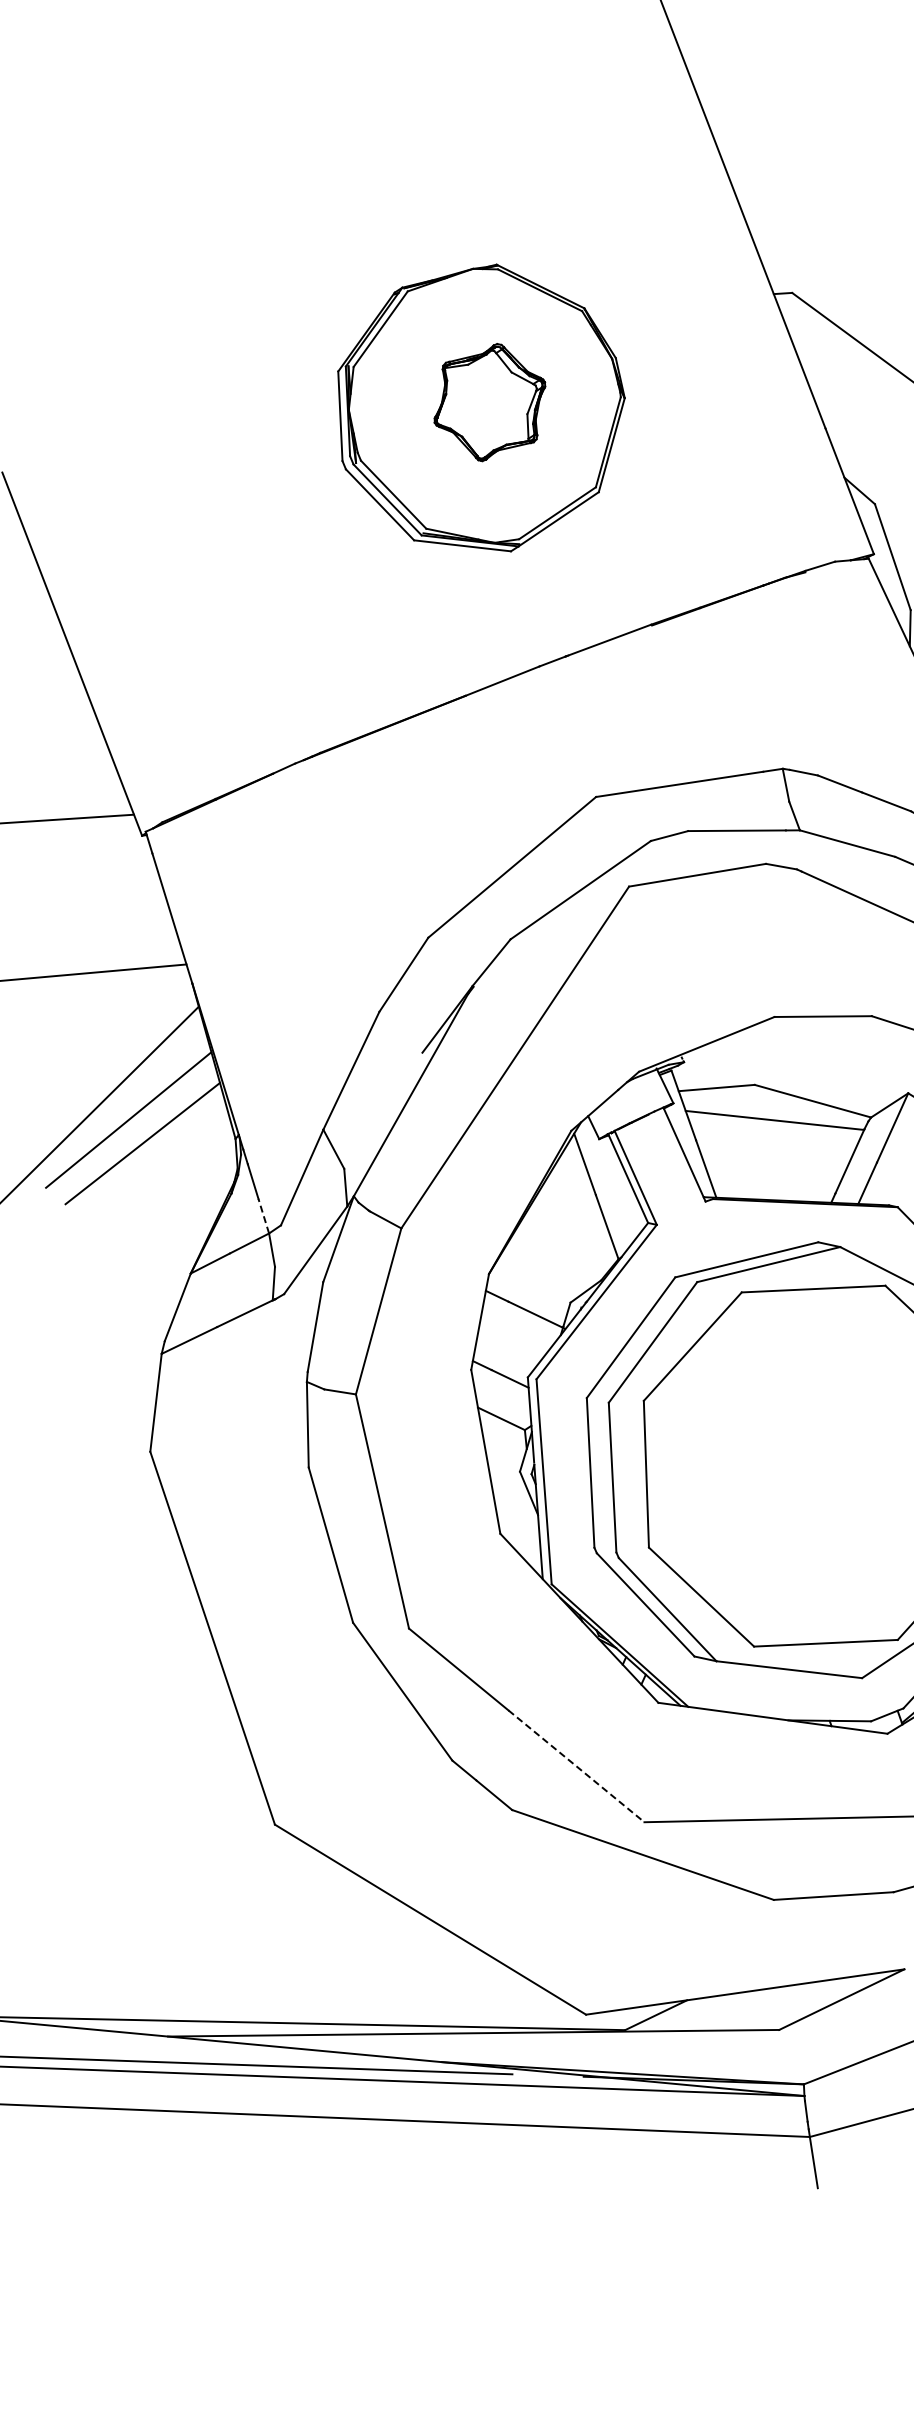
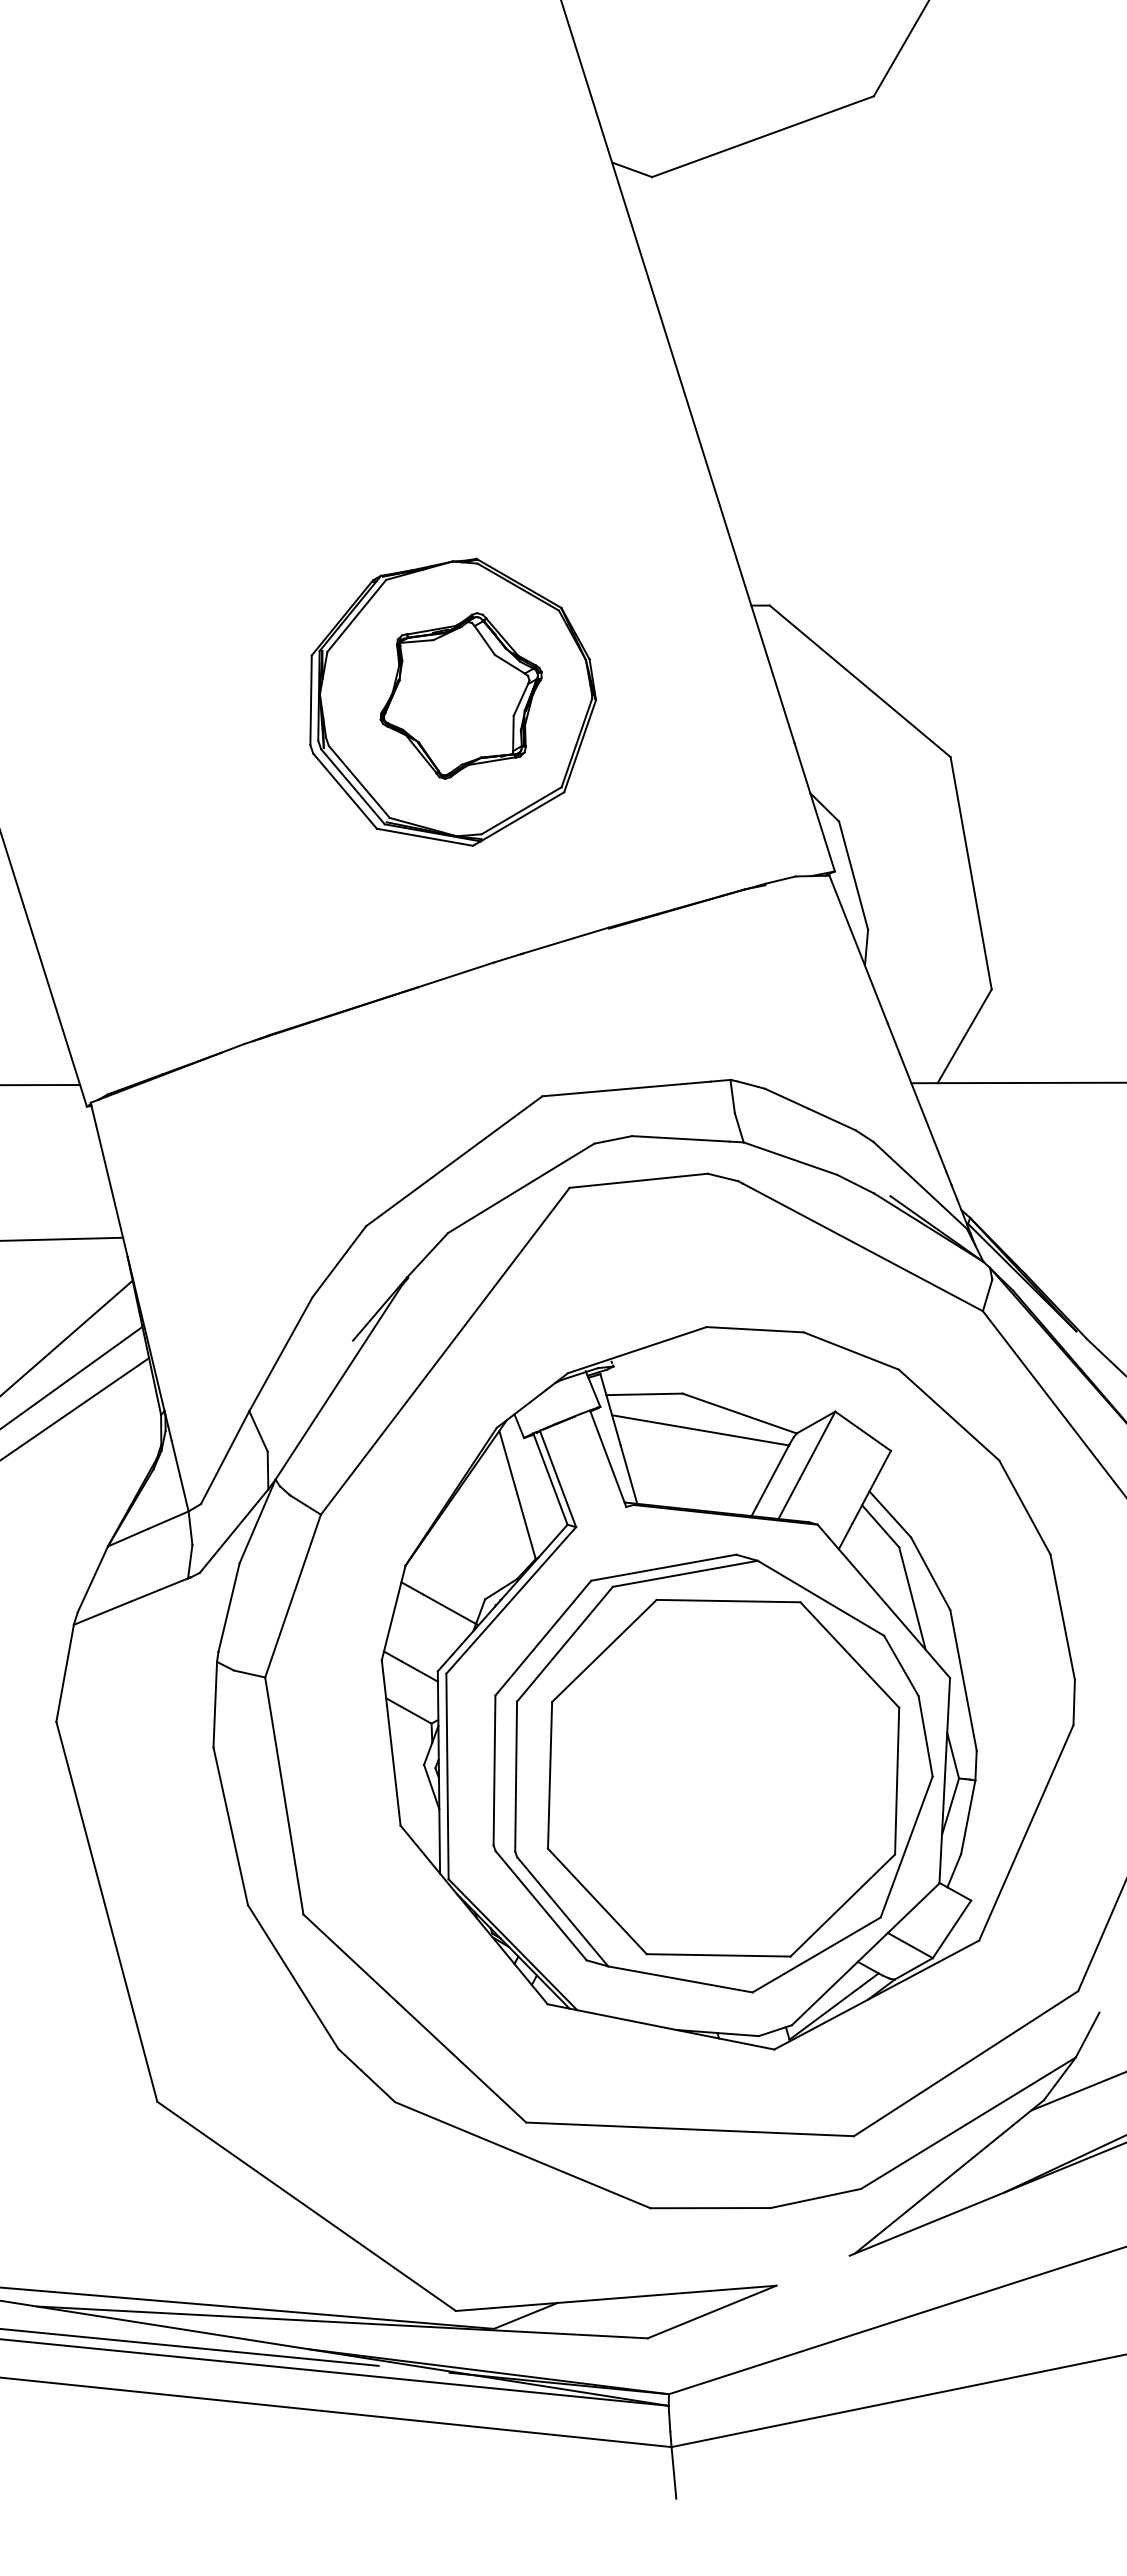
part: (489, 402) -> (460, 695), size x1.43
line: (263, 1215) -> (184, 1493), dashed -> solid
line: (576, 1766) -> (461, 2062), dashed -> solid

